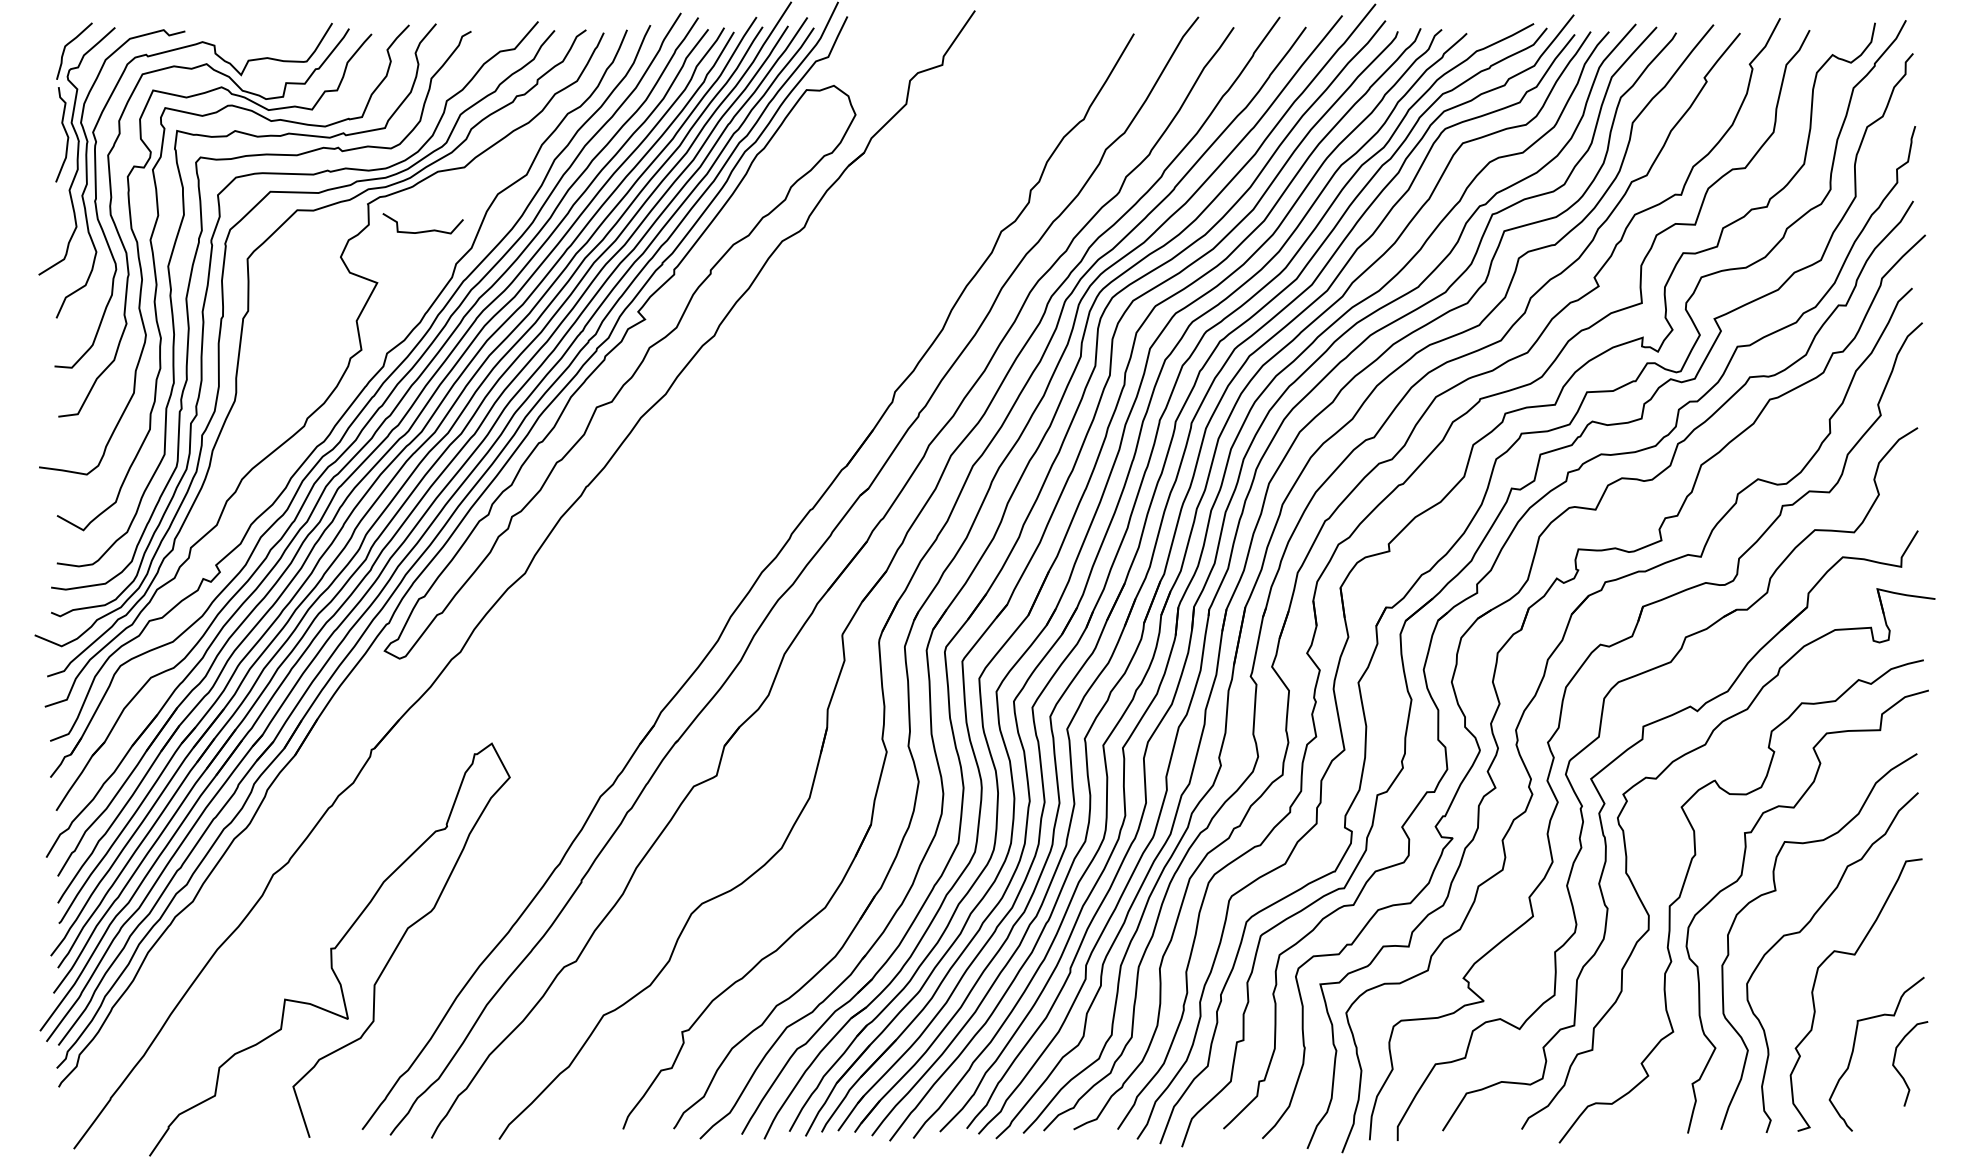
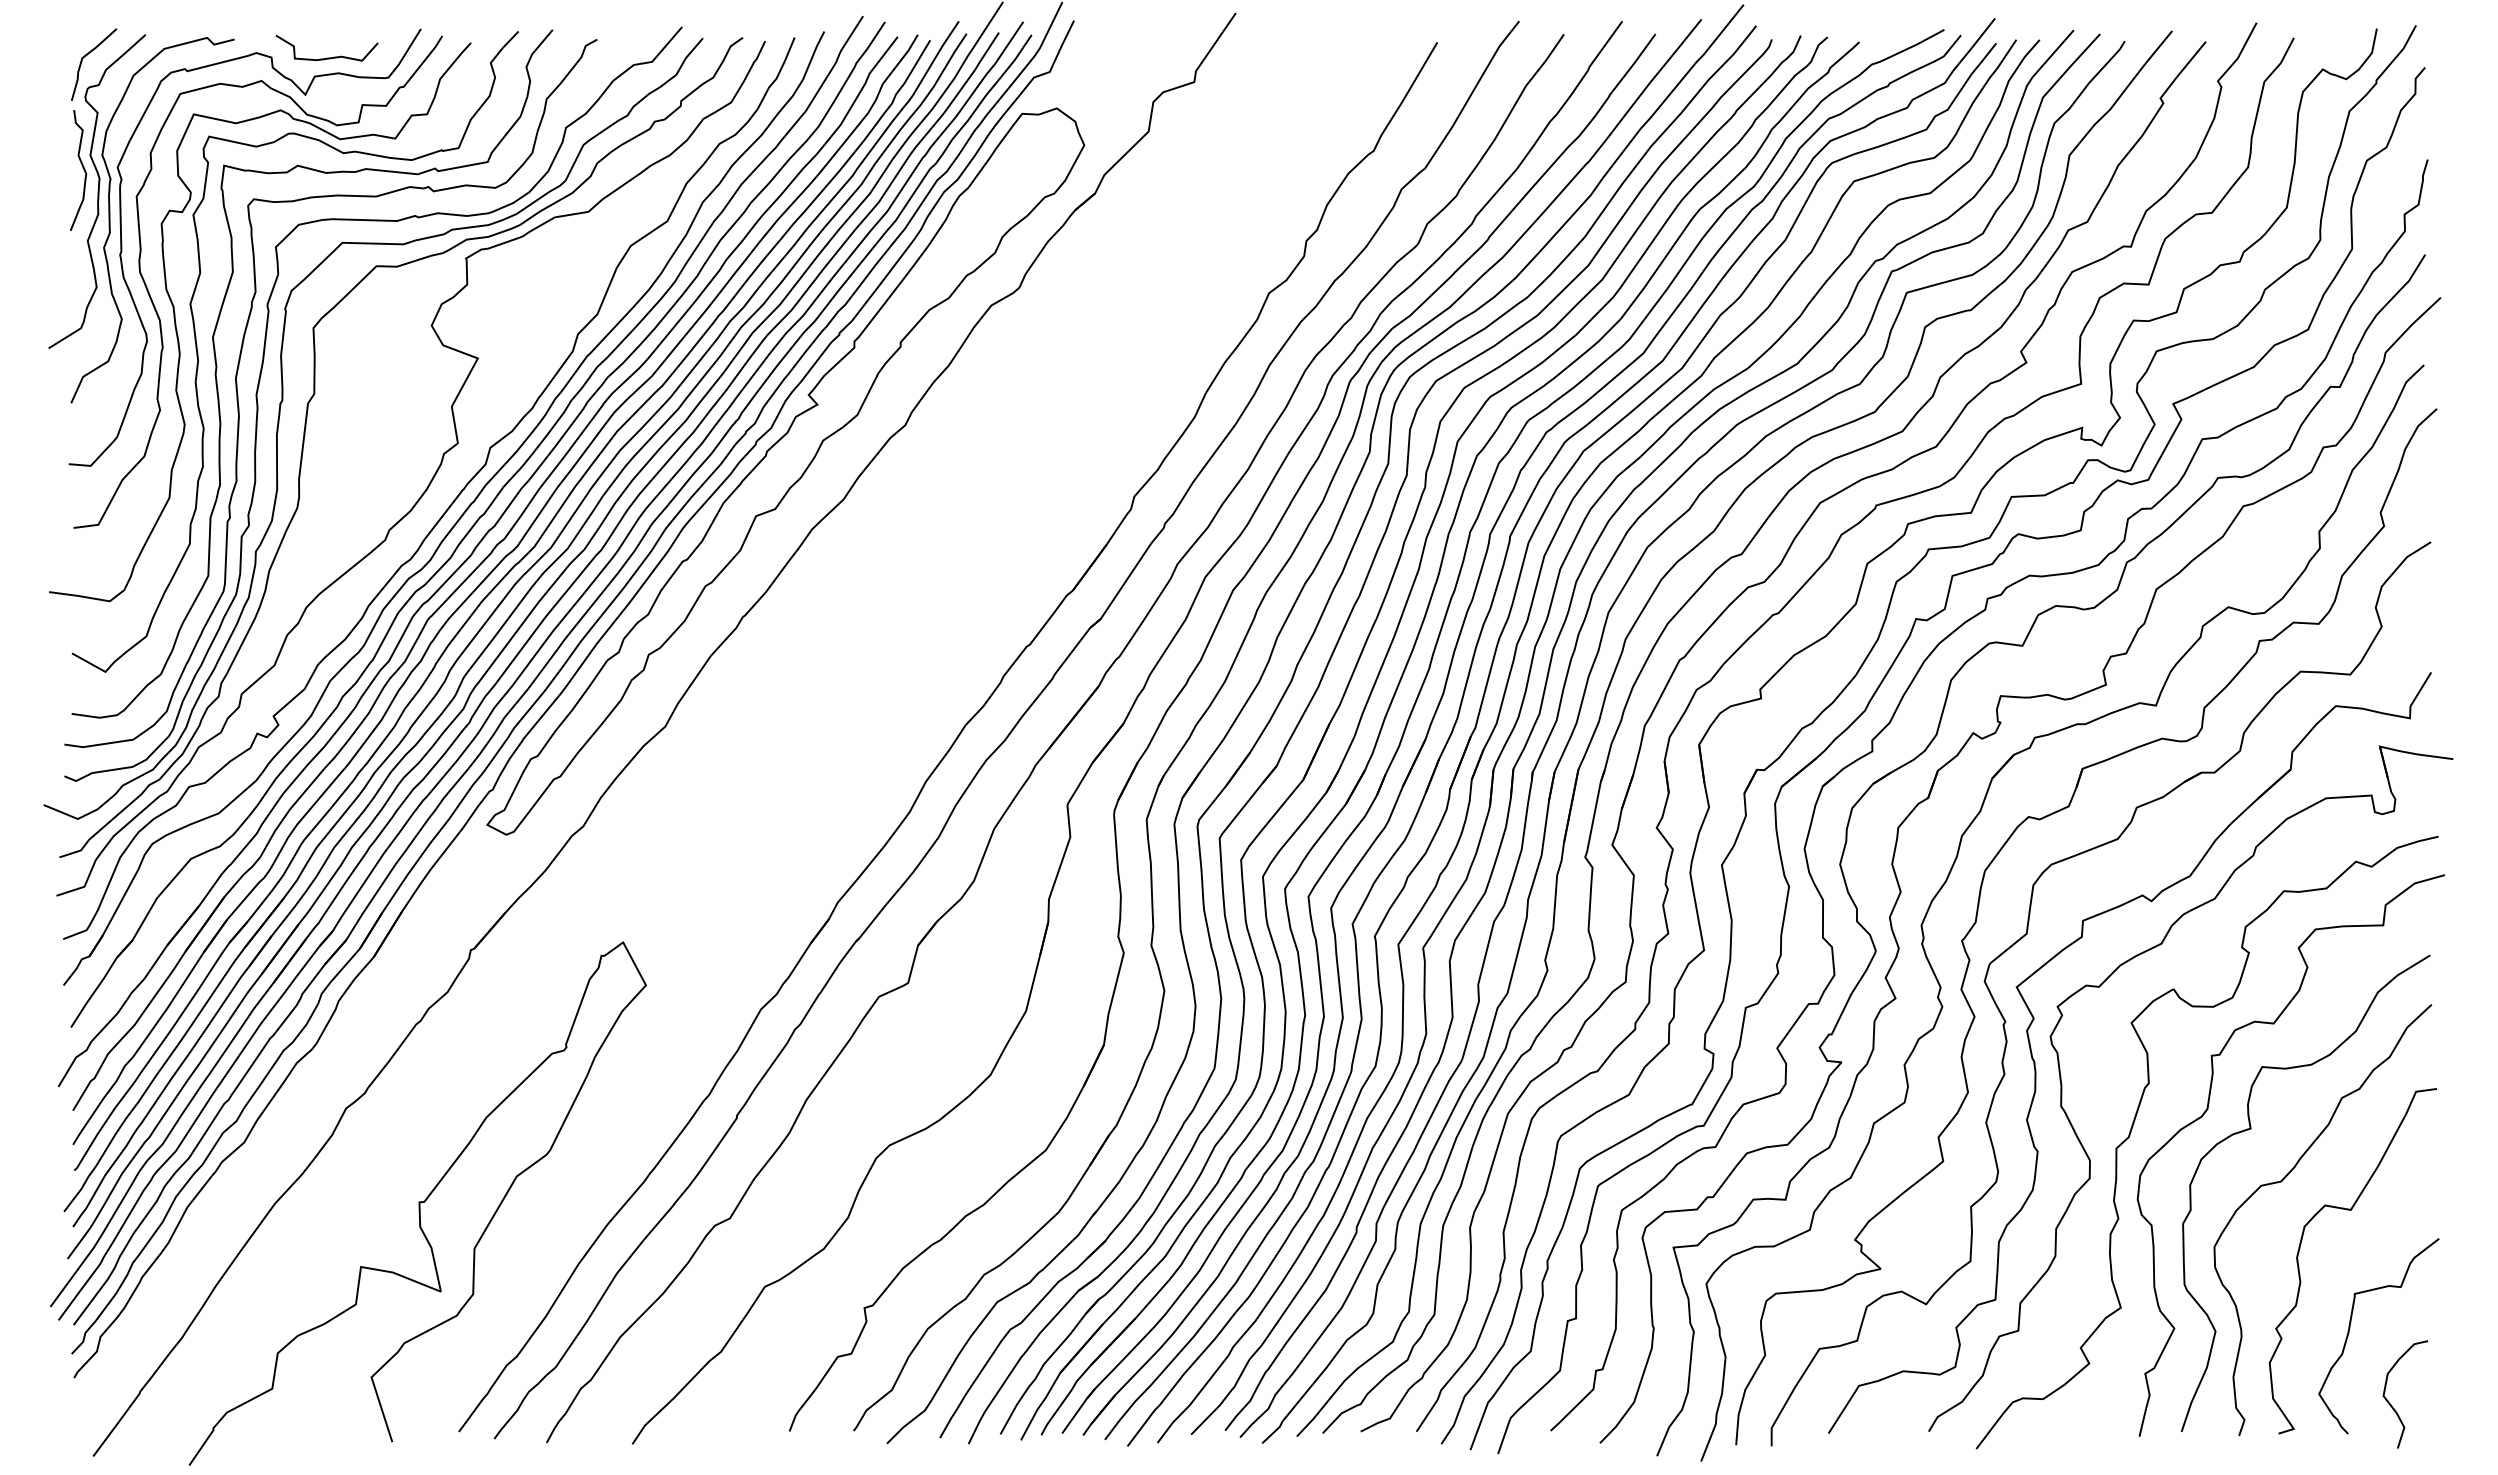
curve: (422, 230) -> (326, 57), moved
curve: (1900, 1072) -> (2392, 1405), moved

